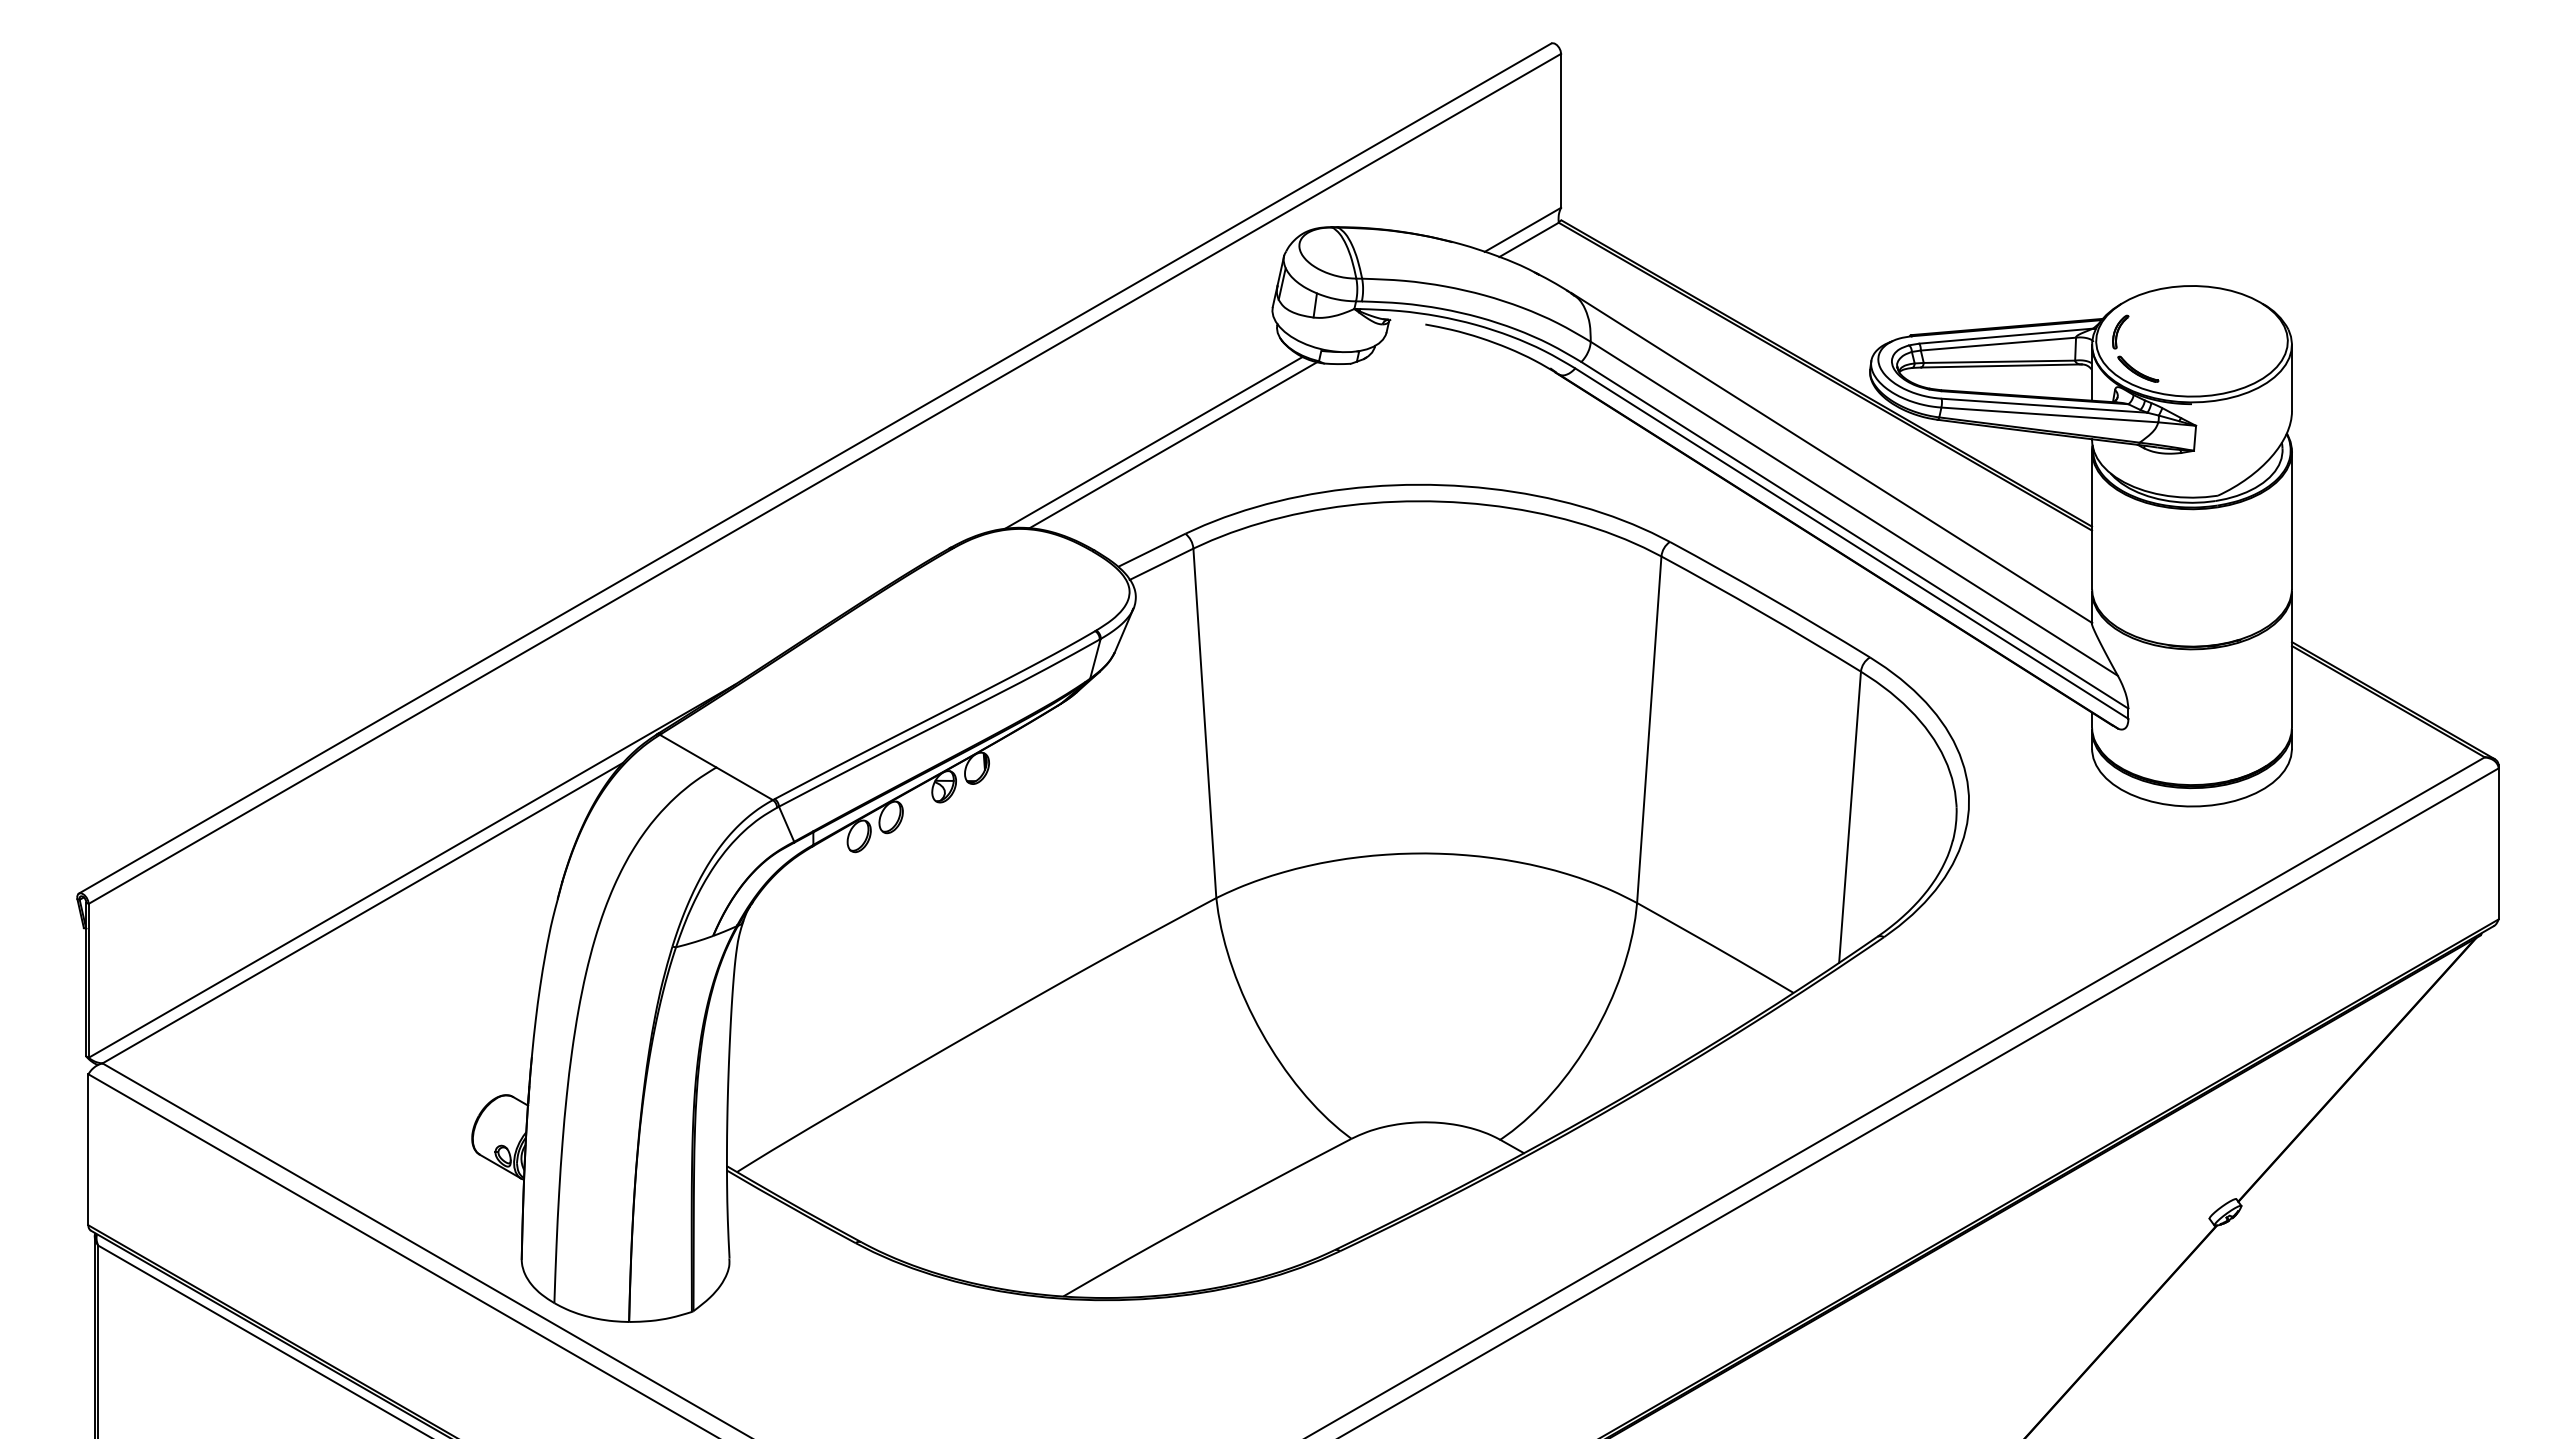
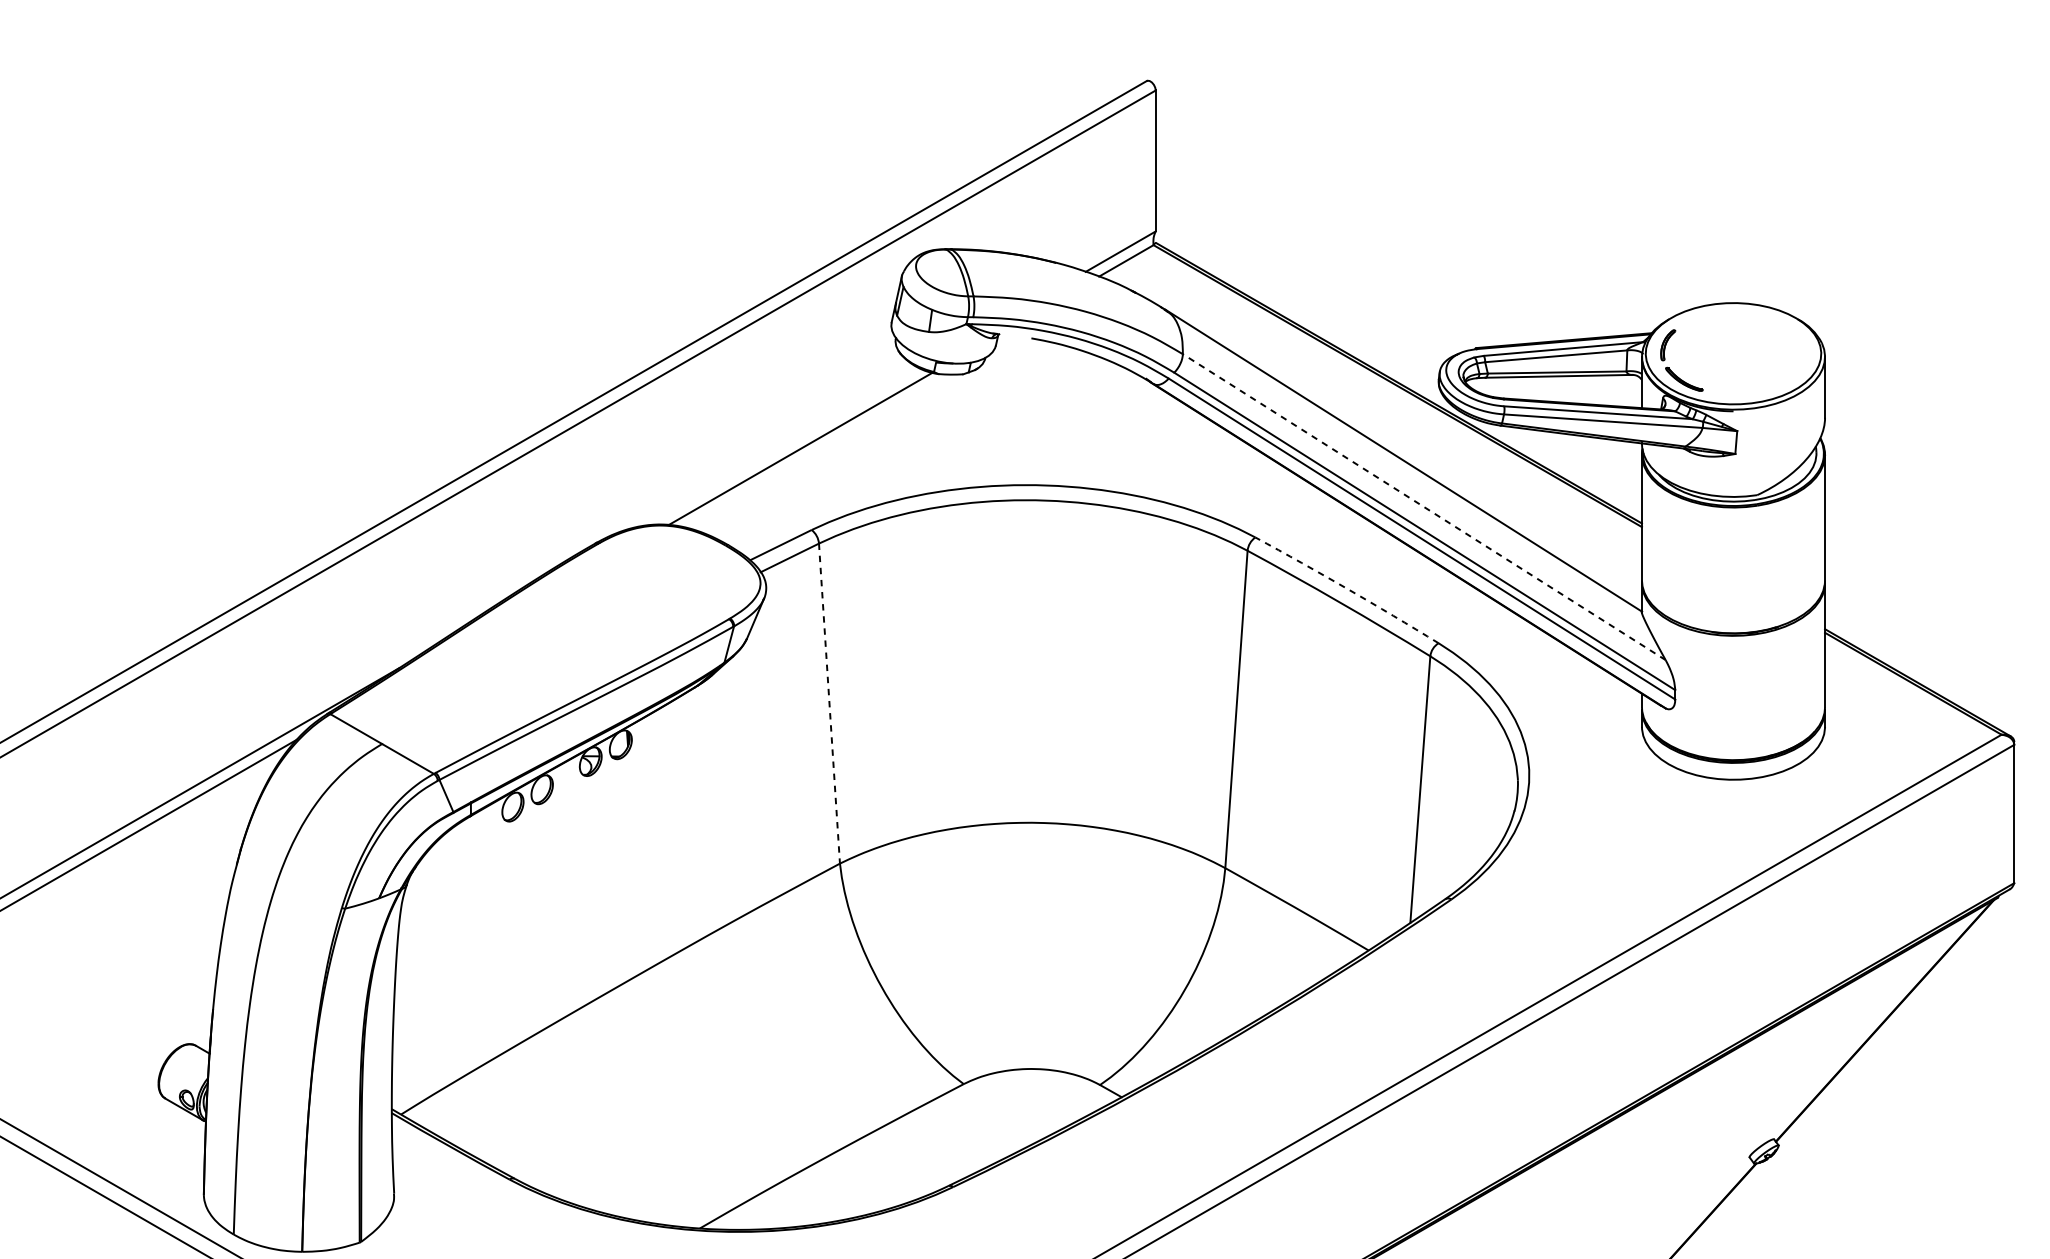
line: (1153, 442) -> (782, 446), removed
line: (1853, 508) -> (1423, 506), solid -> dashed
arc: (1770, 598) -> (1347, 589), solid -> dashed
line: (1204, 723) -> (829, 703), solid -> dashed

